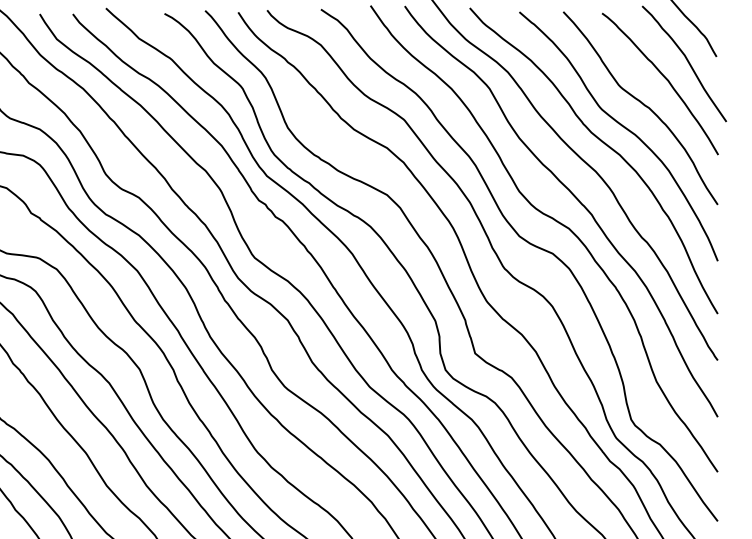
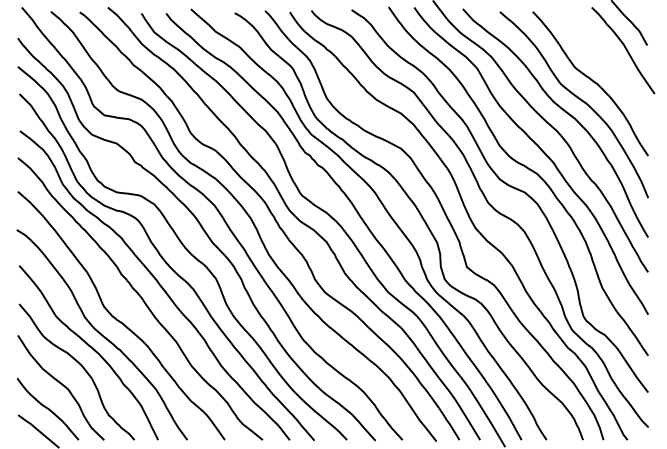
curve: (664, 78) -> (608, 61), removed

